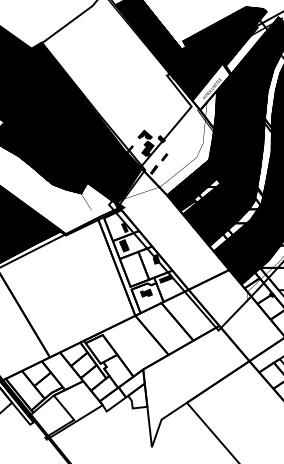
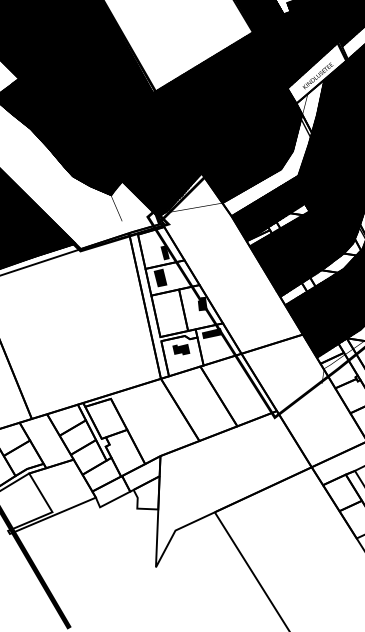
hatch: (152, 125) -> (226, 114), added

